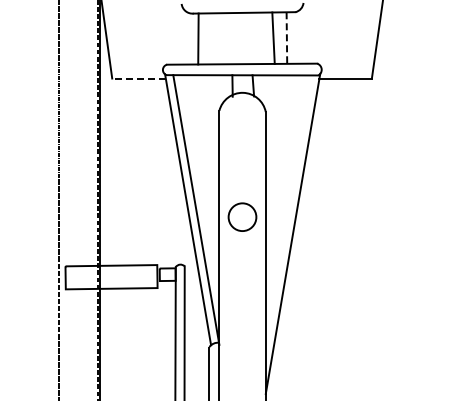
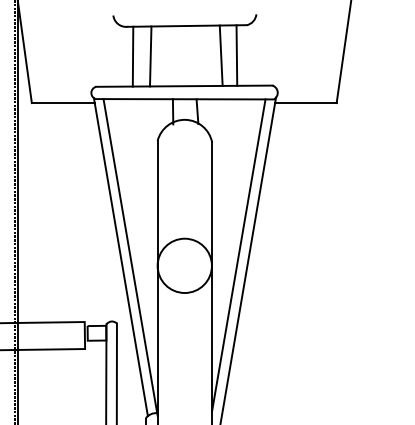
line: (213, 38) -> (150, 56), added
line: (286, 38) -> (236, 56), dashed -> solid
line: (139, 78) -> (63, 103), dashed -> solid
line: (288, 207) -> (238, 254), added
circle: (242, 217) -> (184, 266), size x1.67

